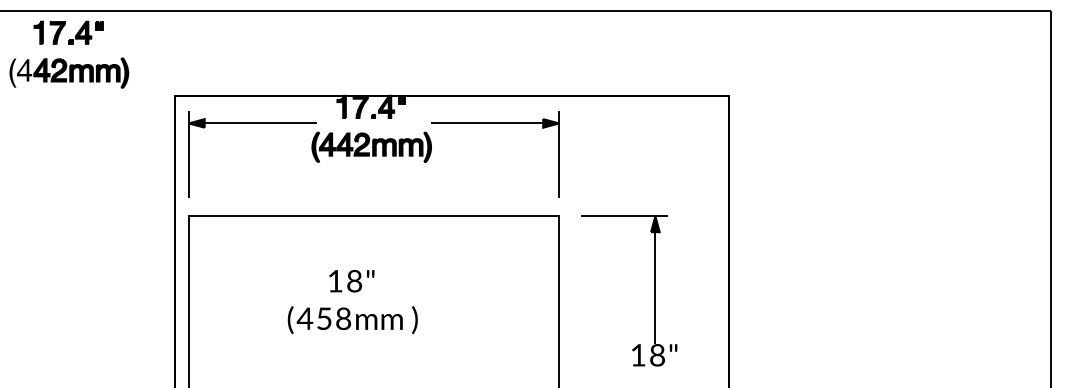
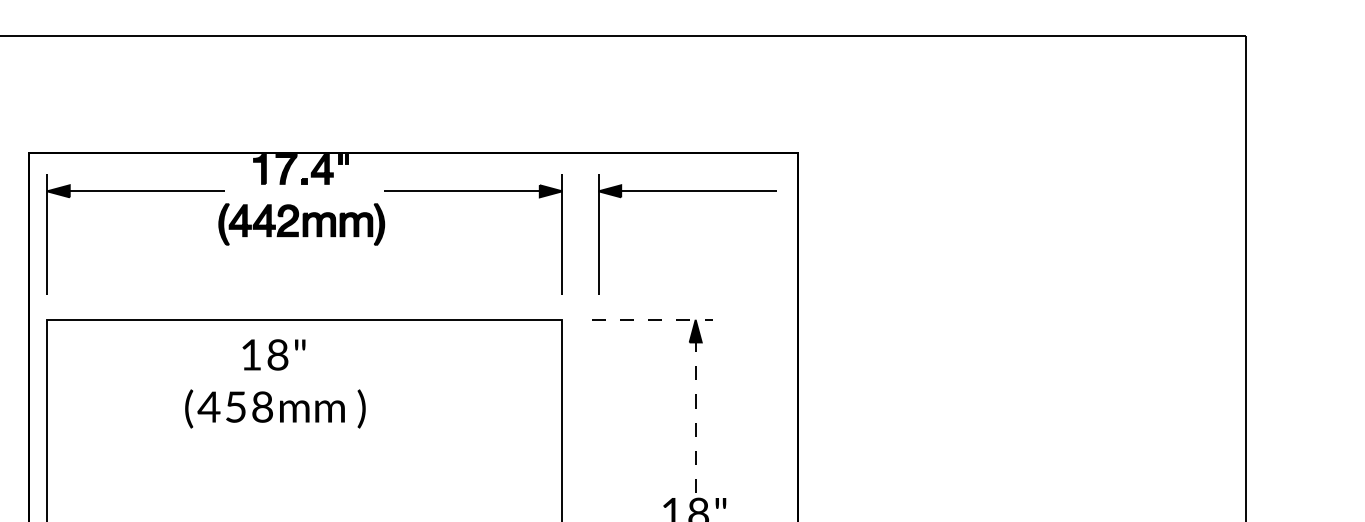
part: (649, 123) -> (687, 191), added
line: (624, 216) -> (652, 320), solid -> dashed
line: (655, 286) -> (695, 417), solid -> dashed
text: (352, 302) -> (274, 384), moved

